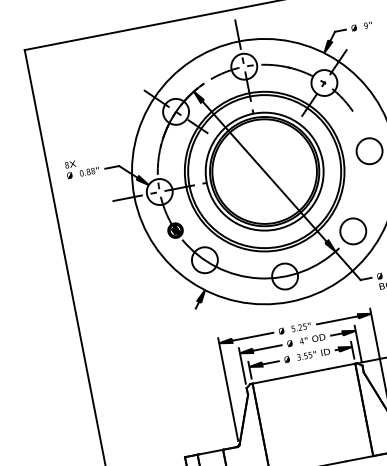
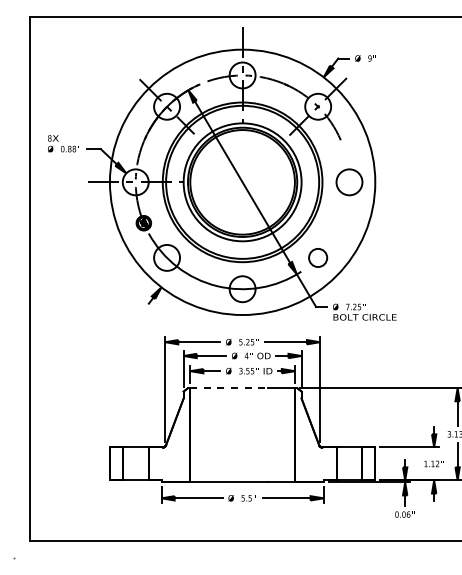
circle: (352, 231) -> (317, 257), size x0.7
line: (291, 376) -> (229, 388), solid -> dashed

